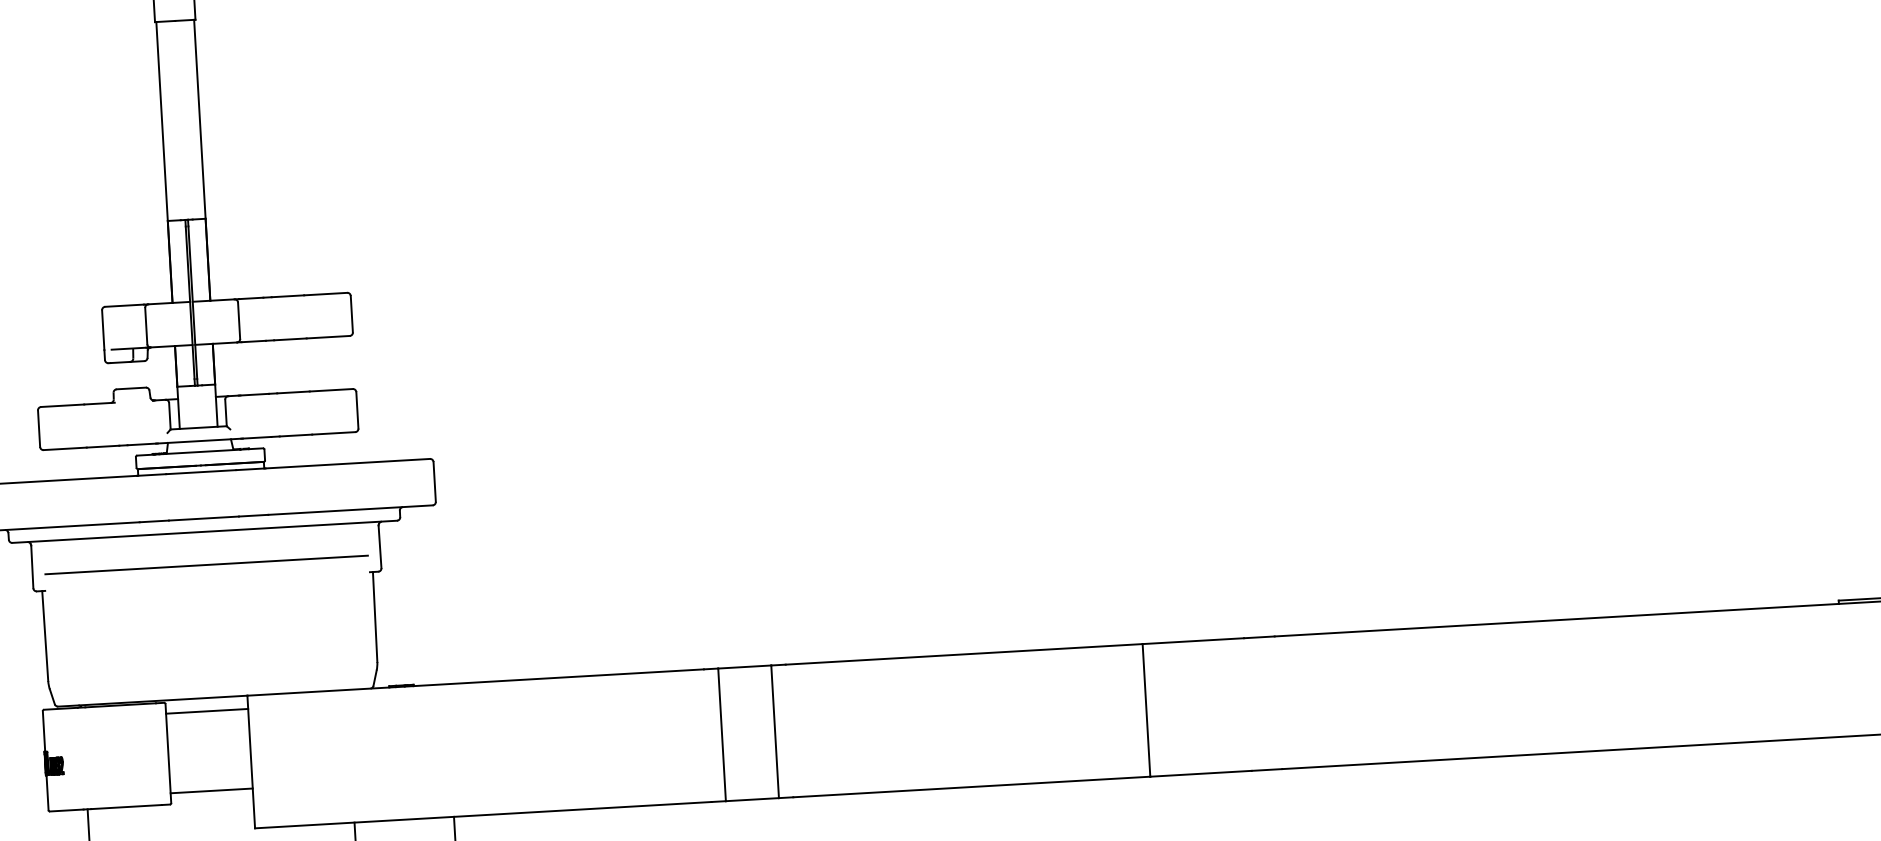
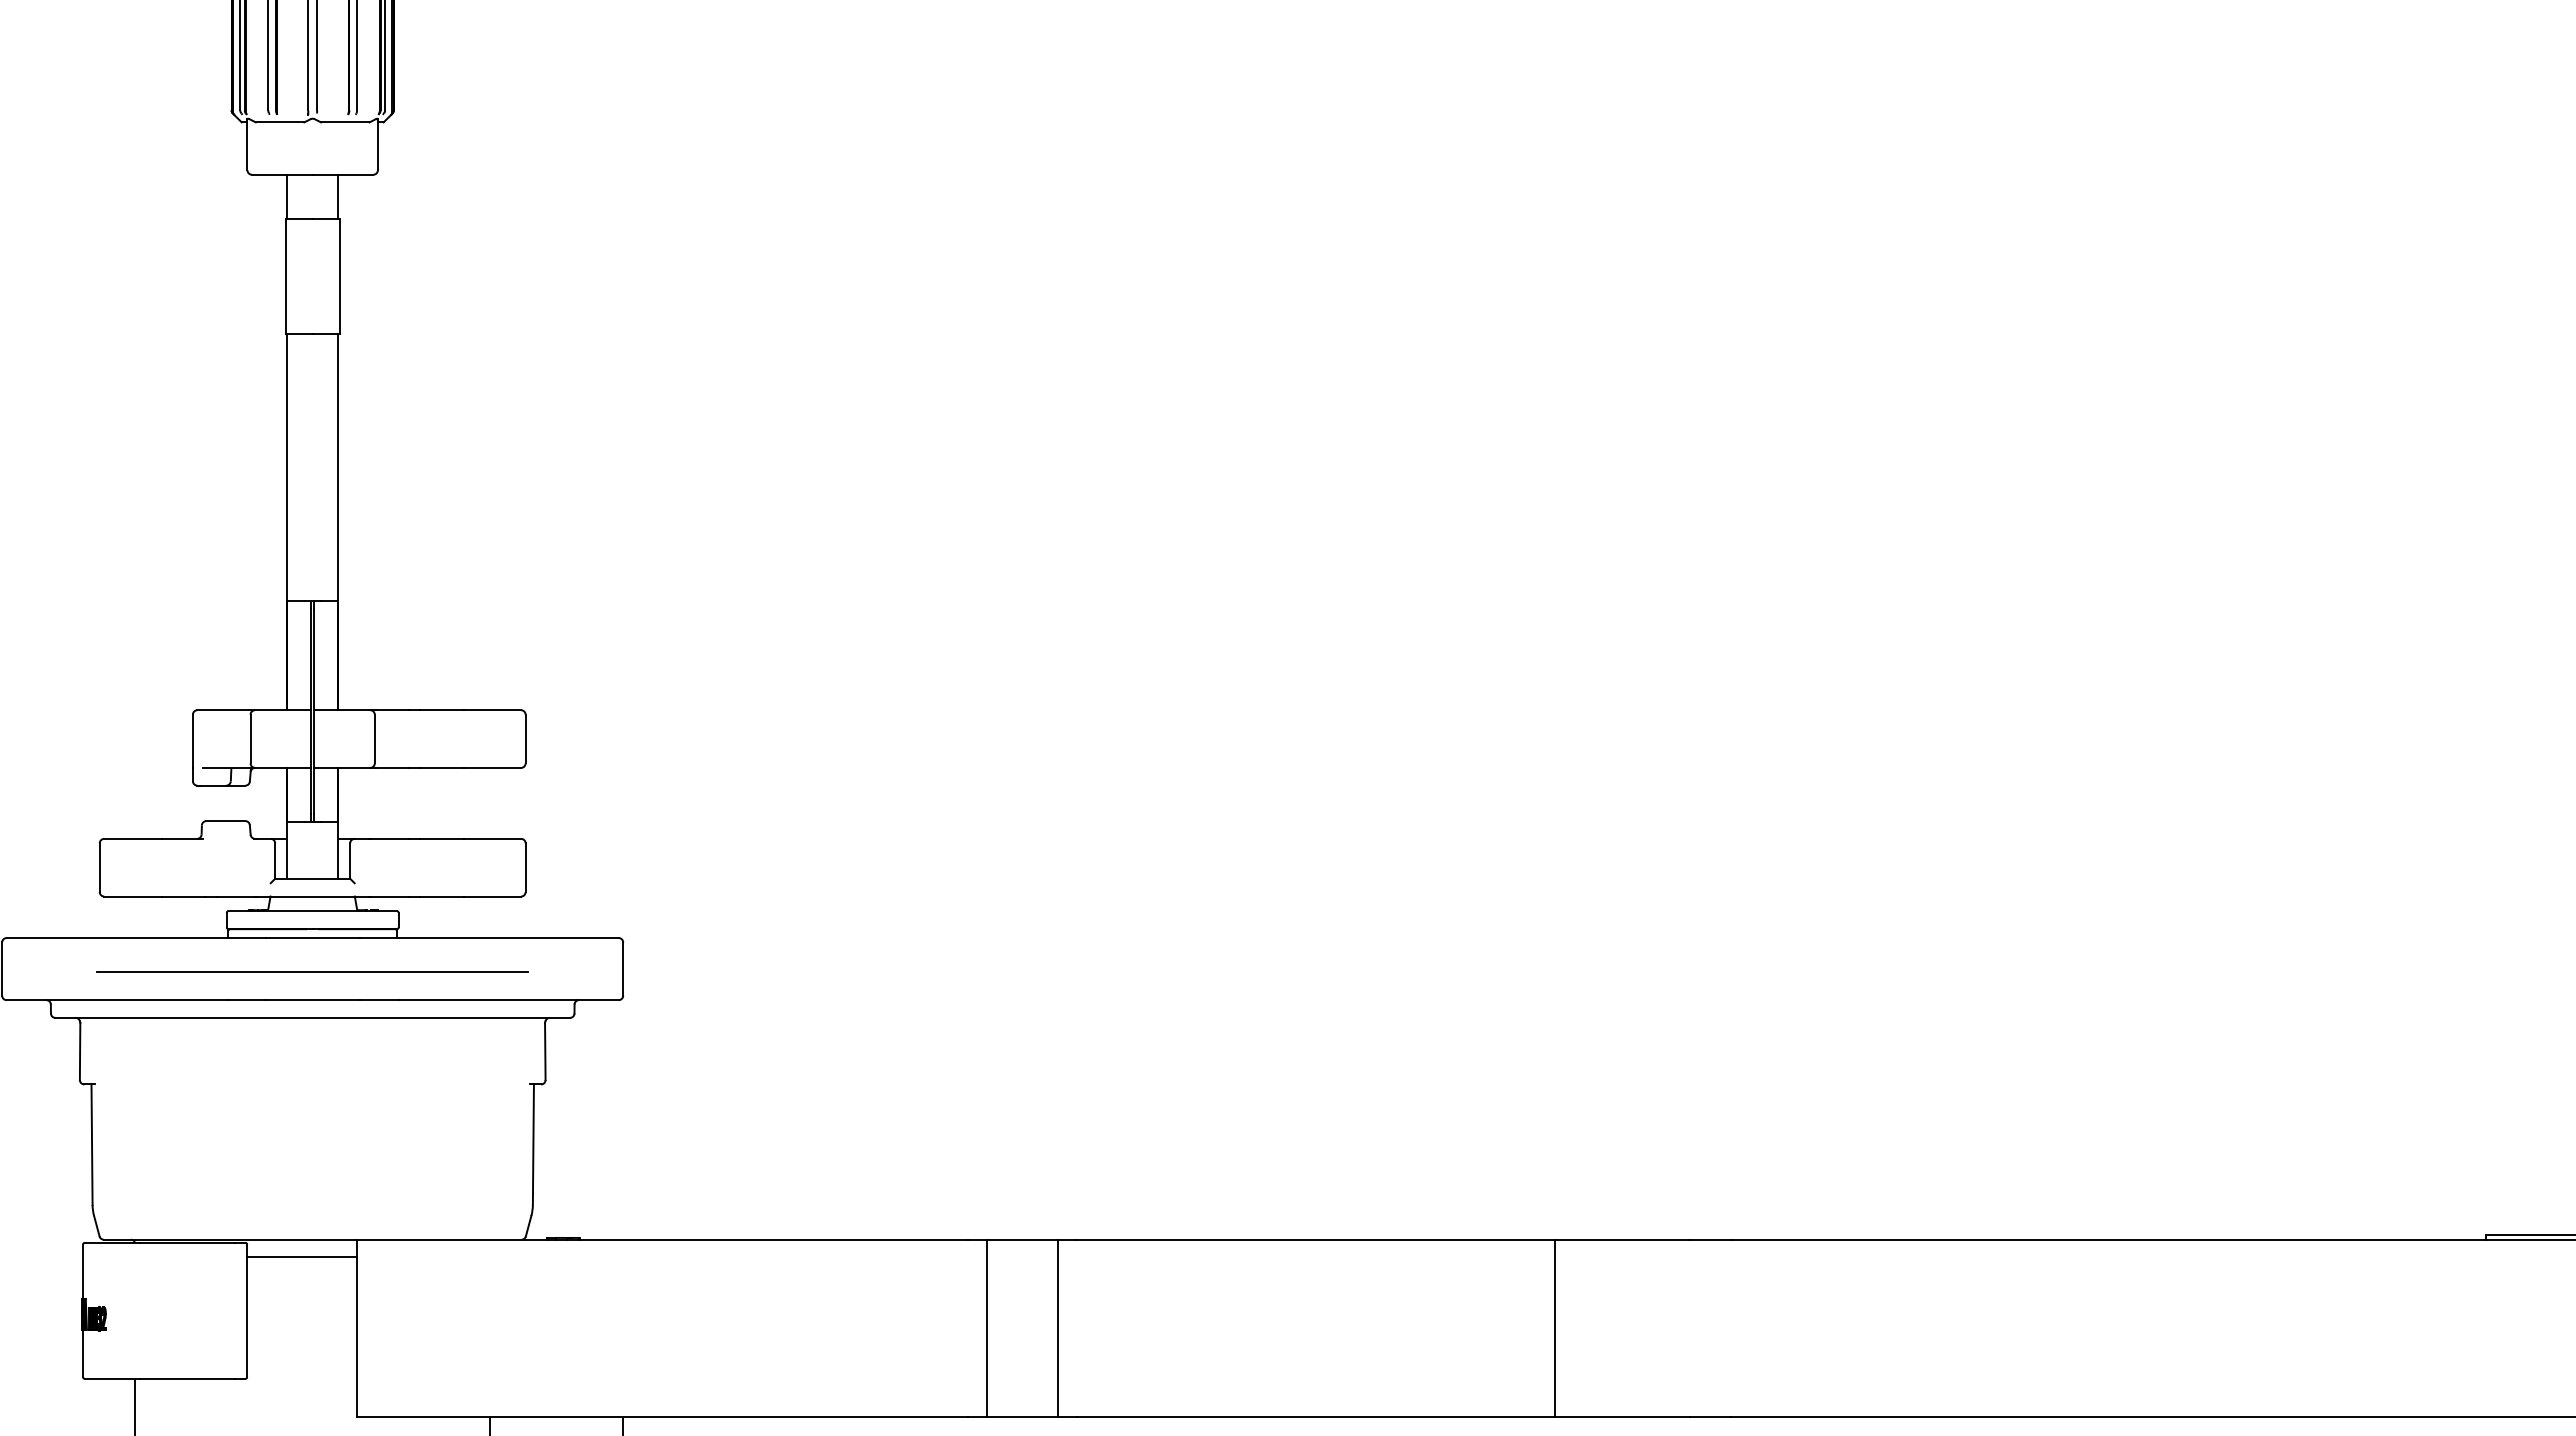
line: (206, 564) -> (312, 971), moved
line: (211, 790) -> (302, 1363), removed

